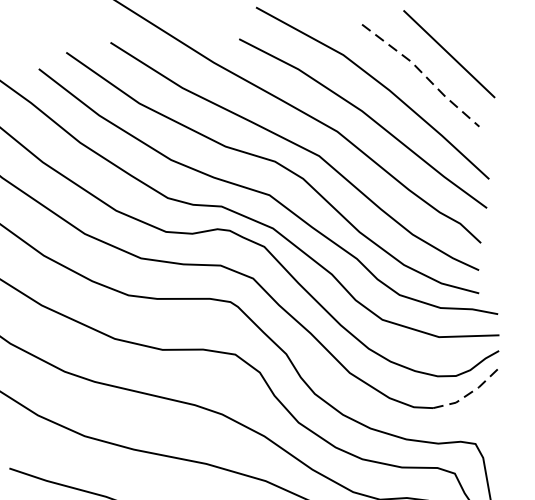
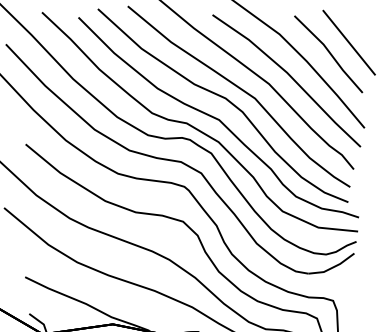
line: (423, 73) -> (330, 53), dashed -> solid
line: (469, 393) -> (333, 267), dashed -> solid

